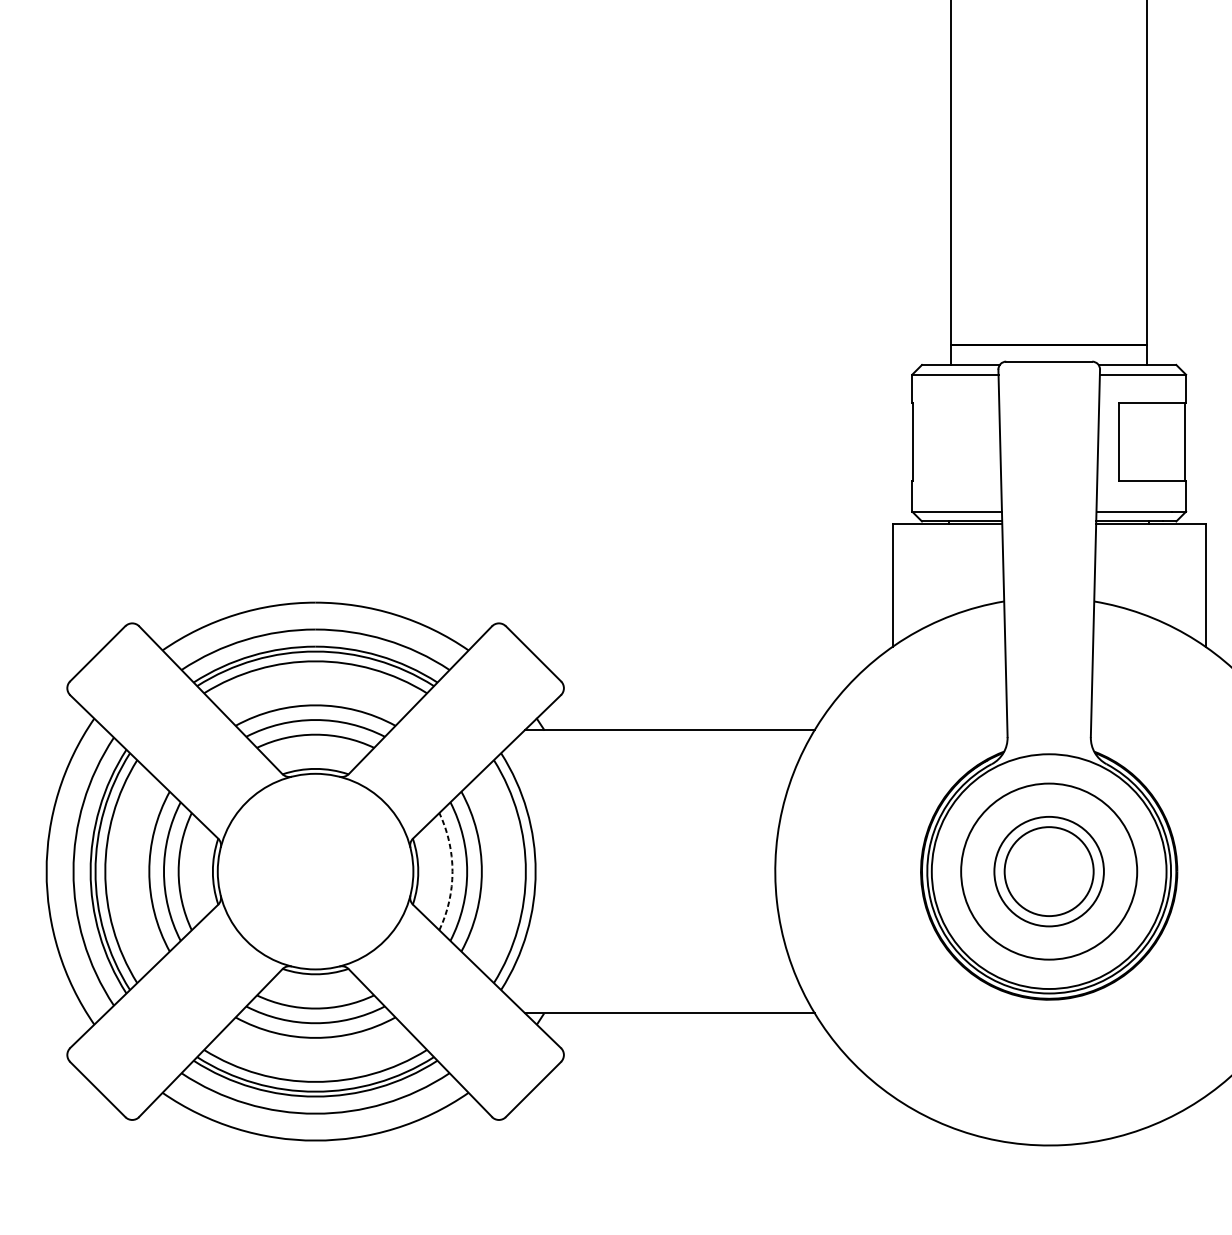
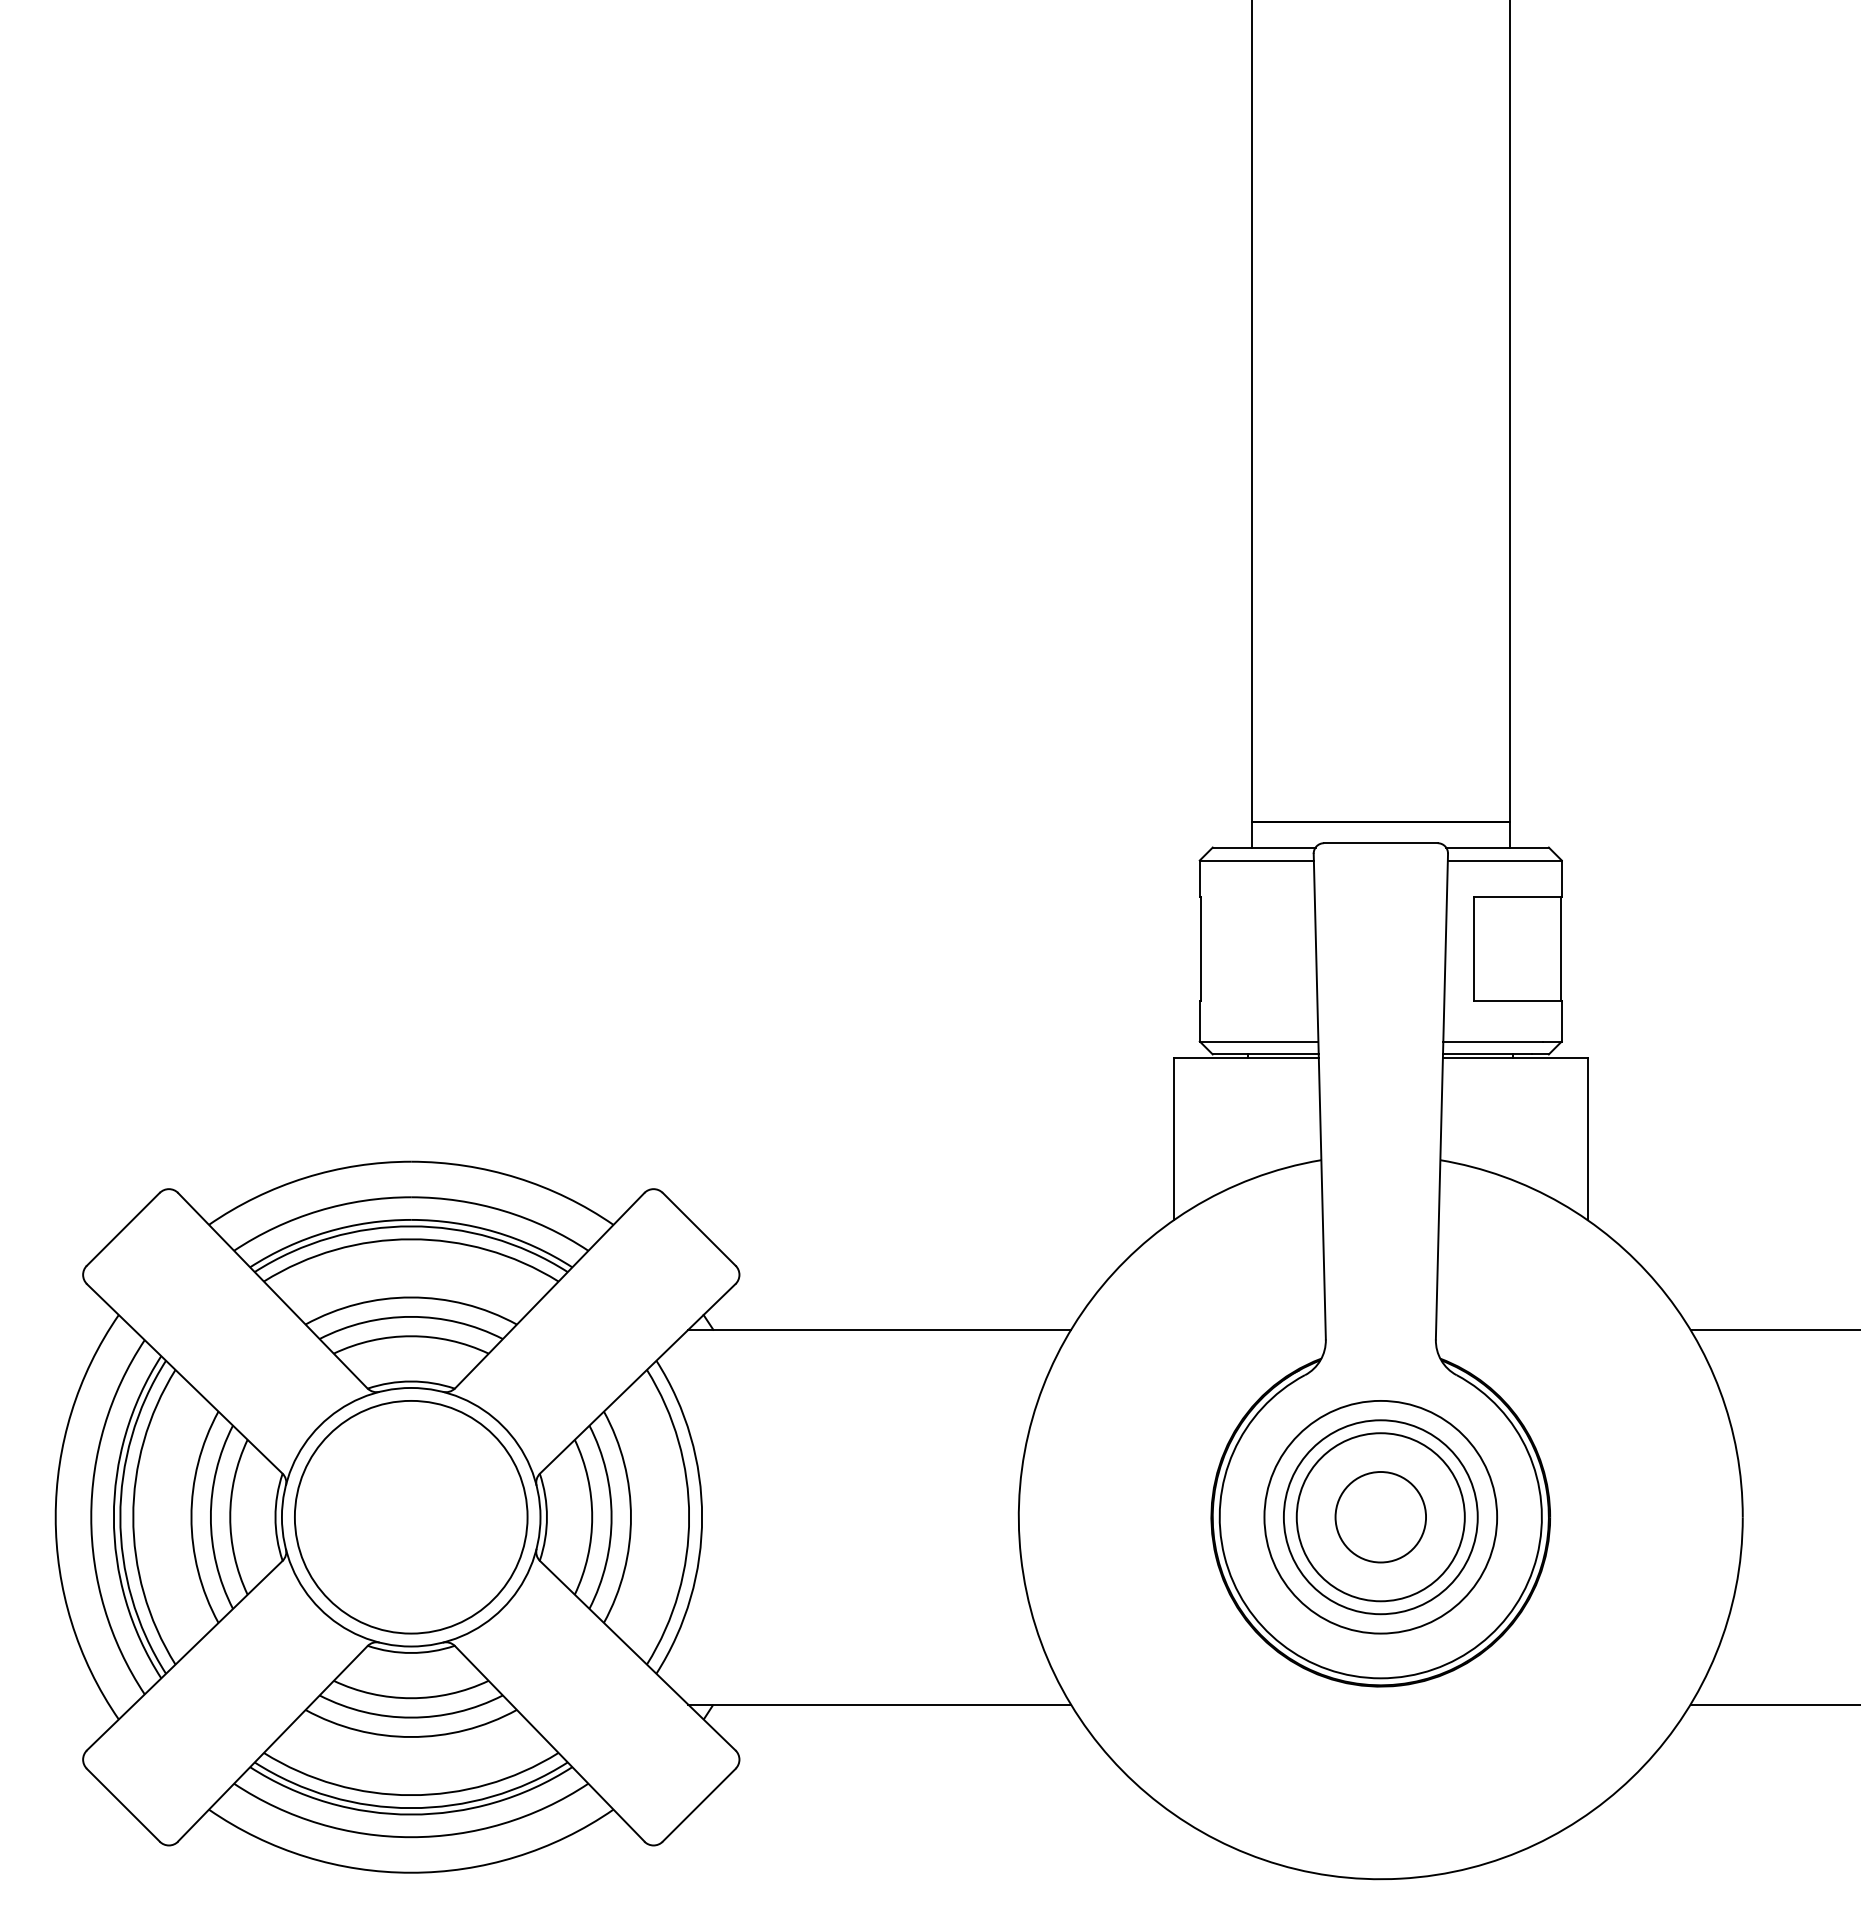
circle: (315, 871) -> (411, 1517), added
arc: (452, 871) -> (592, 1517), dashed -> solid
circle: (1048, 871) -> (1380, 1517), size x0.62
circle: (1048, 871) -> (1380, 1517), size x0.62
circle: (1048, 871) -> (1380, 1517), size x1.43

